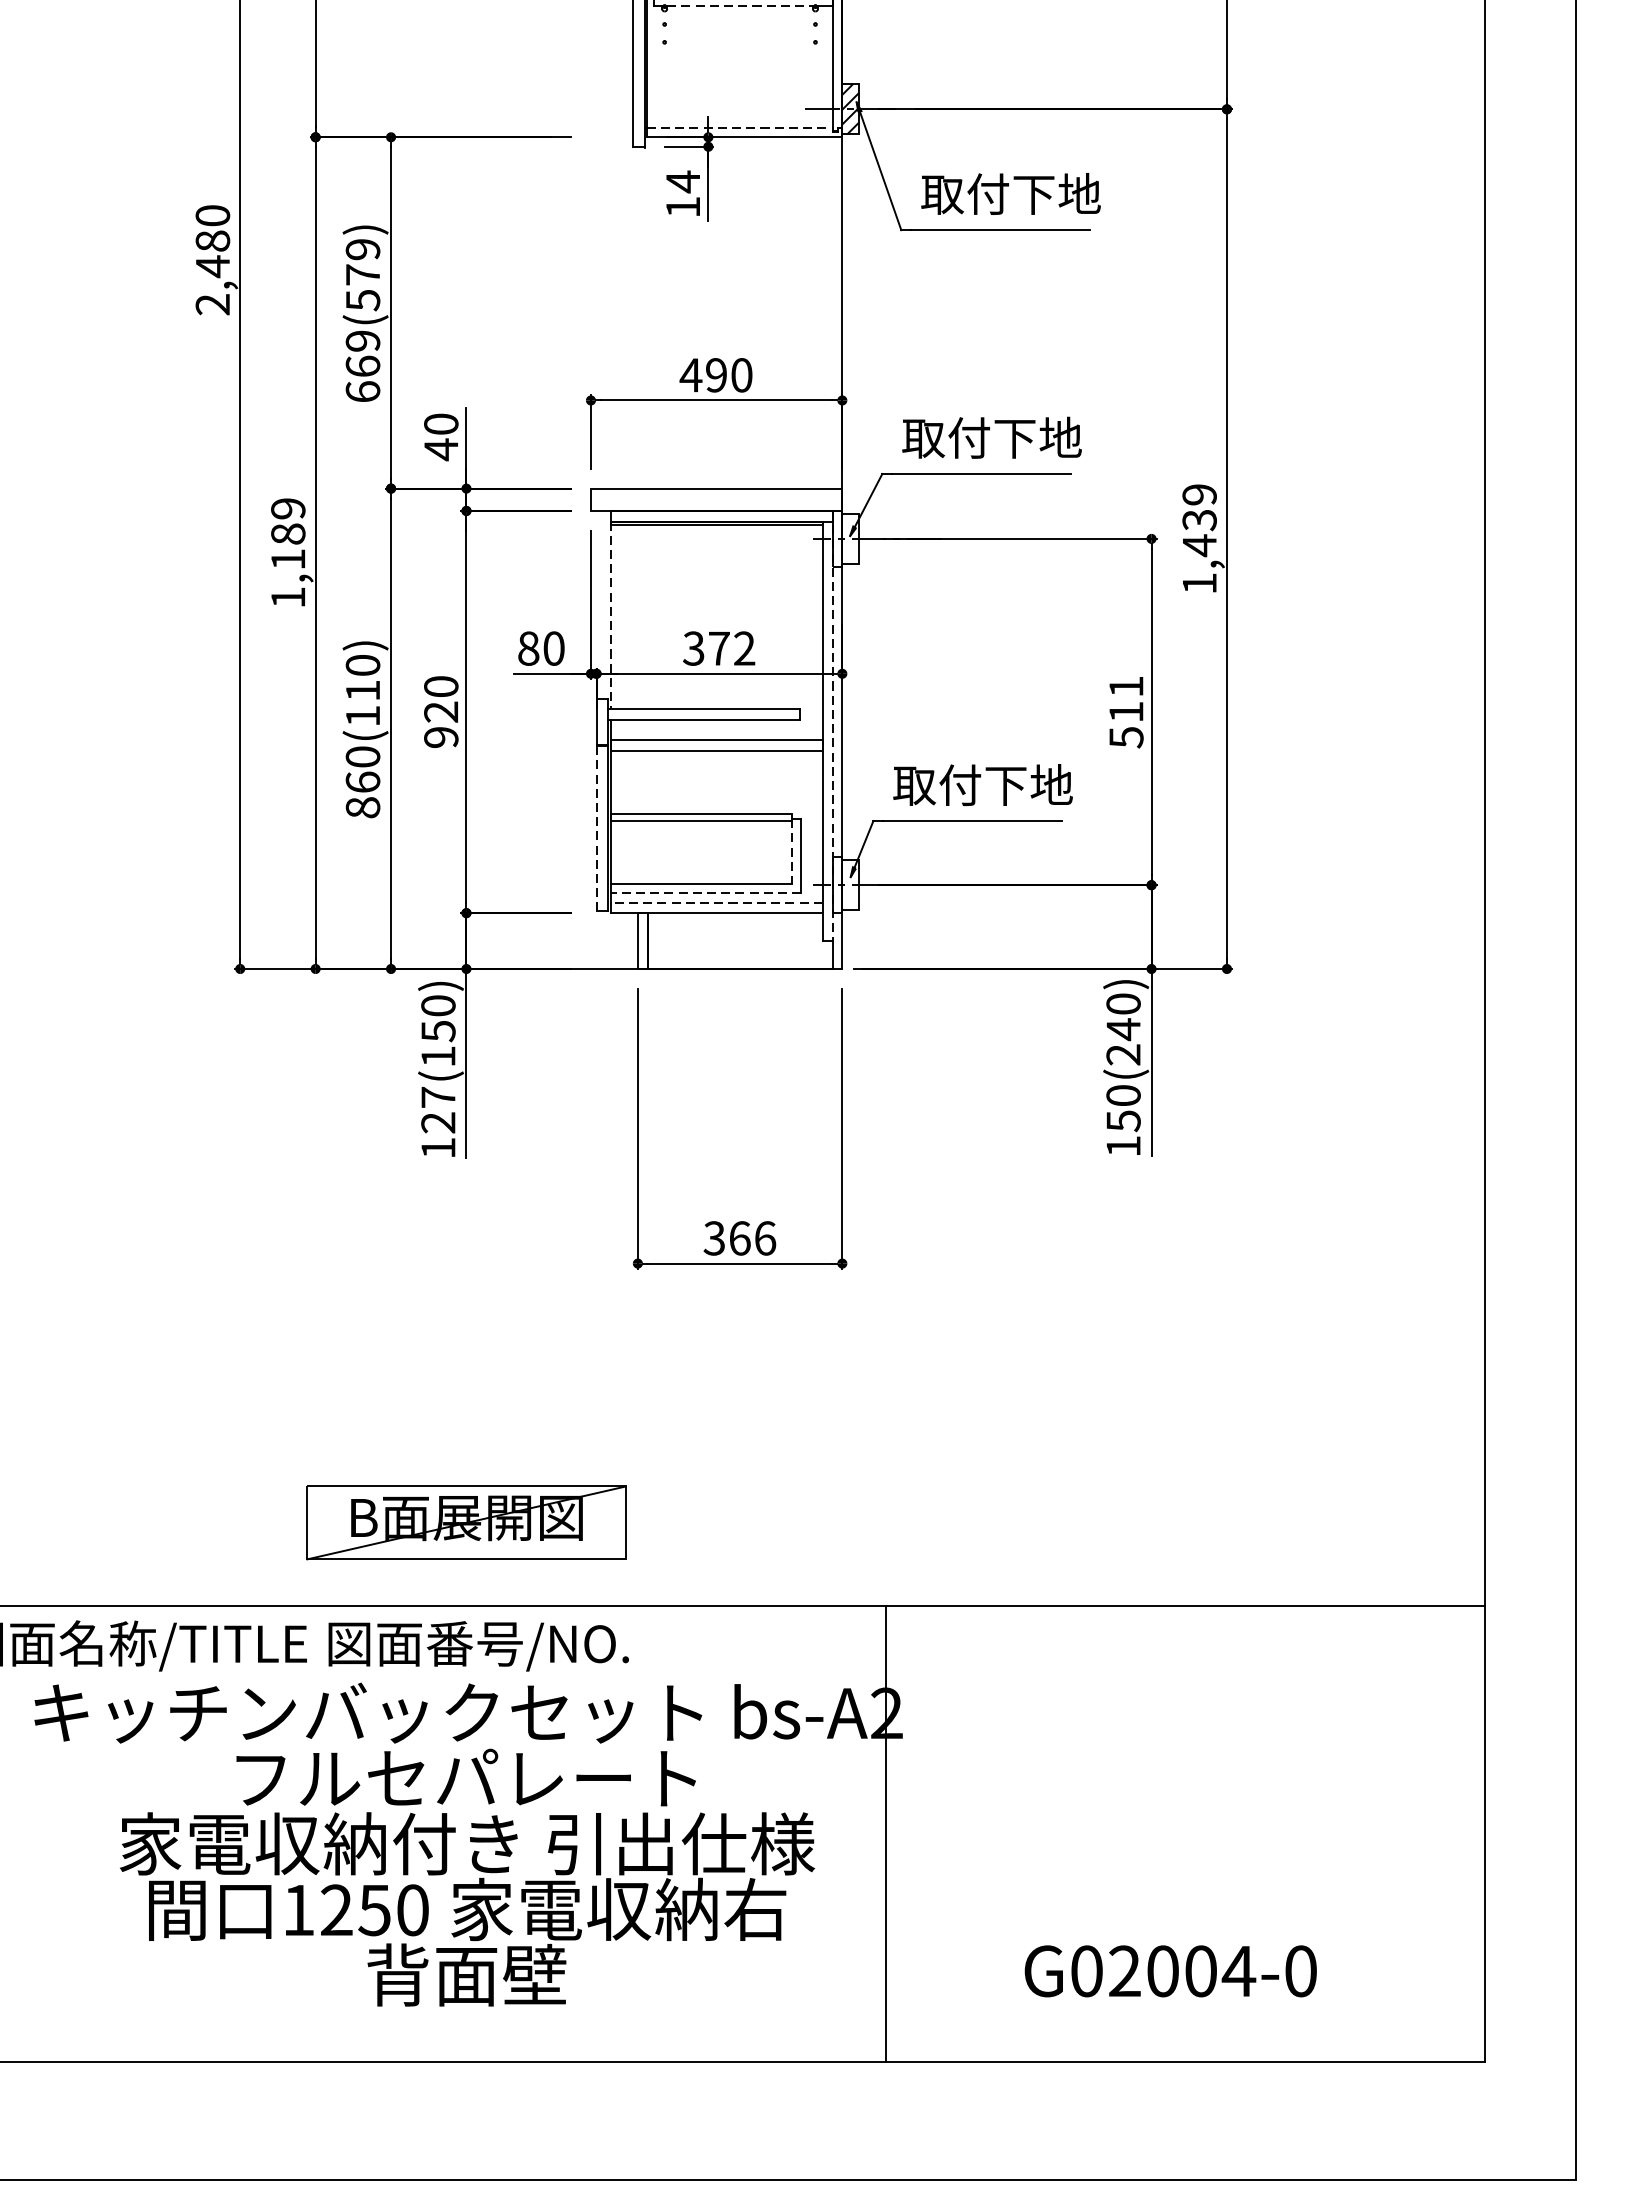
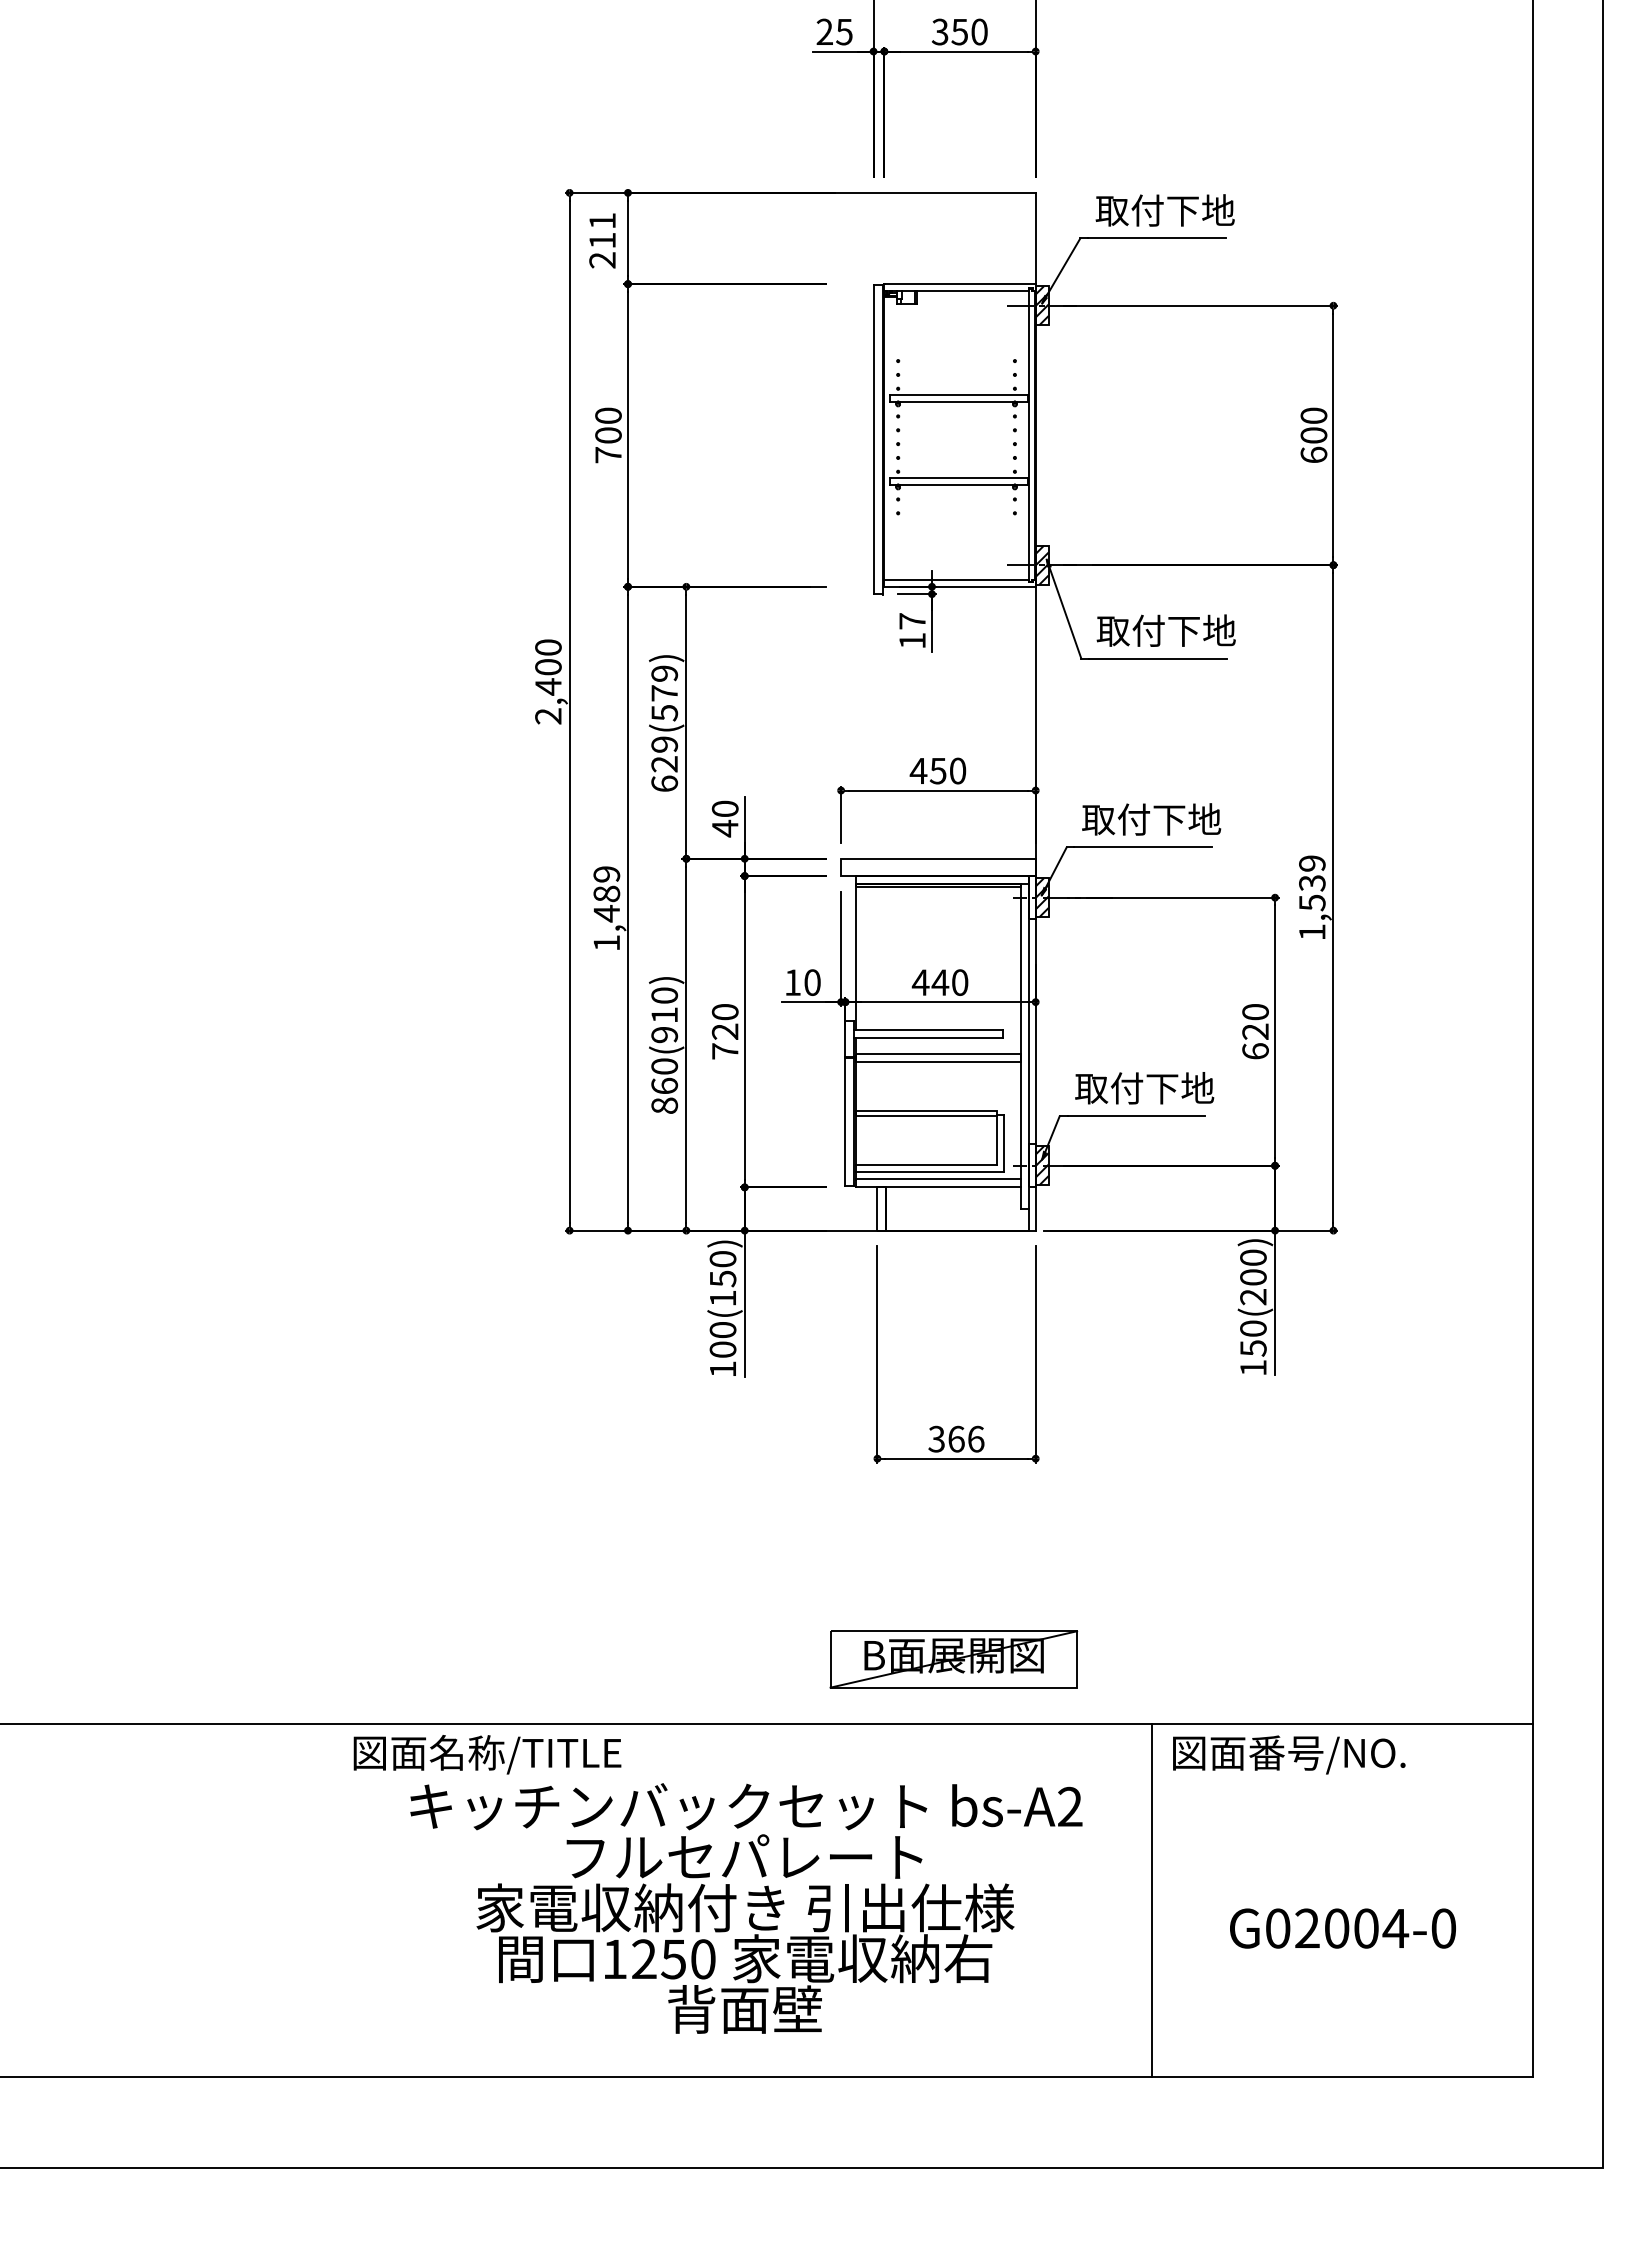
line: (741, 6) -> (957, 485), dashed -> solid
line: (740, 127) -> (956, 579), dashed -> solid
text: (683, 182) -> (912, 621), 14 -> 17
text: (212, 241) -> (548, 667), 2,480 -> 2,400
text: (362, 366) -> (664, 764), 669(579) -> 629(579)
text: (715, 374) -> (937, 770), 490 -> 450
hatch: (849, 538) -> (1041, 897), added
text: (1199, 545) -> (1312, 902), 1,439 -> 1,539
text: (287, 559) -> (606, 913), 1,189 -> 1,489
line: (610, 614) -> (856, 956), dashed -> solid
text: (528, 648) -> (792, 982), 80 -> 10
text: (718, 648) -> (939, 982), 372 -> 440
text: (1126, 711) -> (1255, 1031), 511 -> 620
text: (362, 716) -> (664, 1035), 860(110) -> 860(910)
line: (833, 727) -> (1028, 1043), dashed -> solid
text: (440, 737) -> (724, 1051), 920 -> 720
line: (596, 829) -> (845, 1122), dashed -> solid
line: (791, 852) -> (996, 1140), dashed -> solid
hatch: (849, 884) -> (1041, 1165), added
line: (706, 892) -> (930, 1171), dashed -> solid
line: (715, 902) -> (937, 1179), dashed -> solid
text: (1123, 1029) -> (1253, 1277), 150(240) -> 150(200)
text: (437, 1109) -> (722, 1339), 127(150) -> 100(150)
part: (466, 1522) -> (953, 1659), moved
text: (479, 1645) -> (1289, 1754), moved
line: (885, 1833) -> (1152, 1899), moved
text: (1170, 1971) -> (1342, 1928), moved

